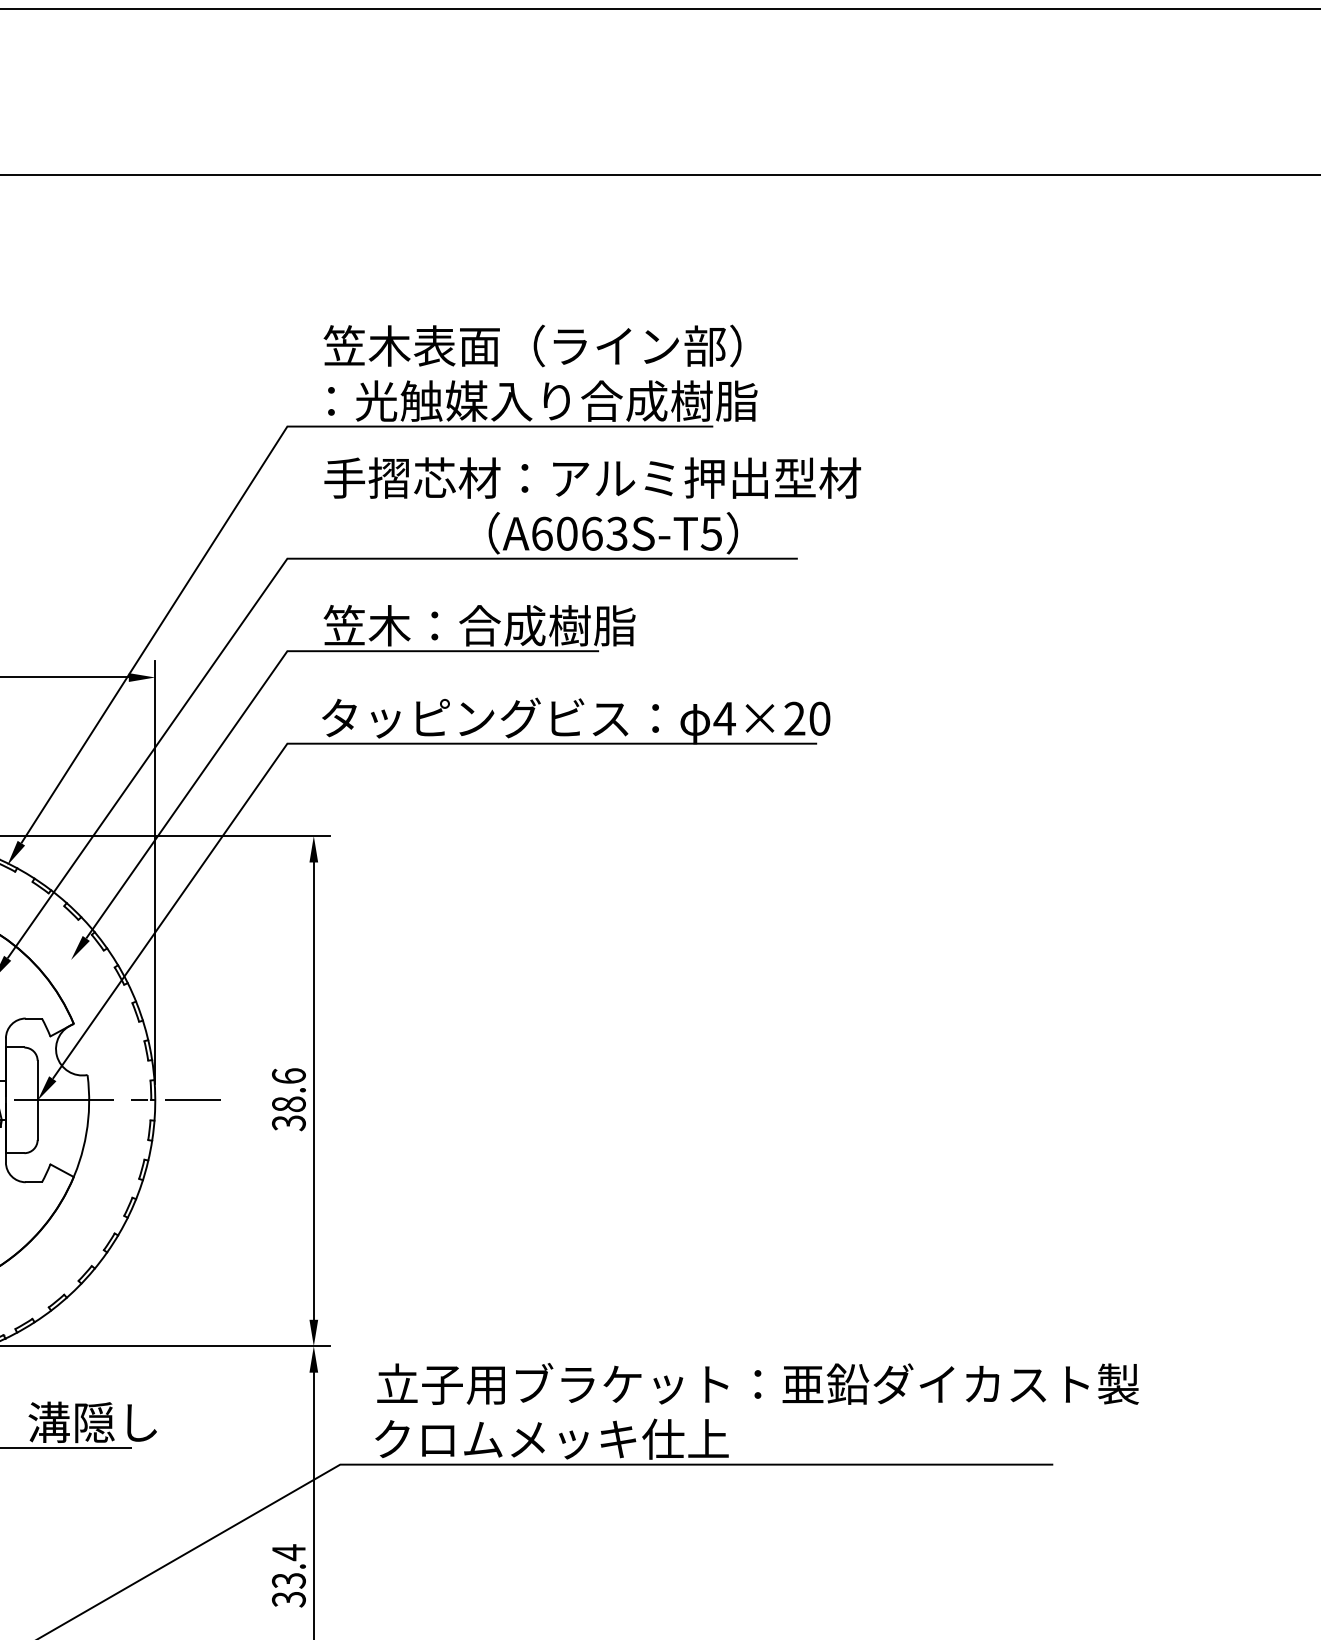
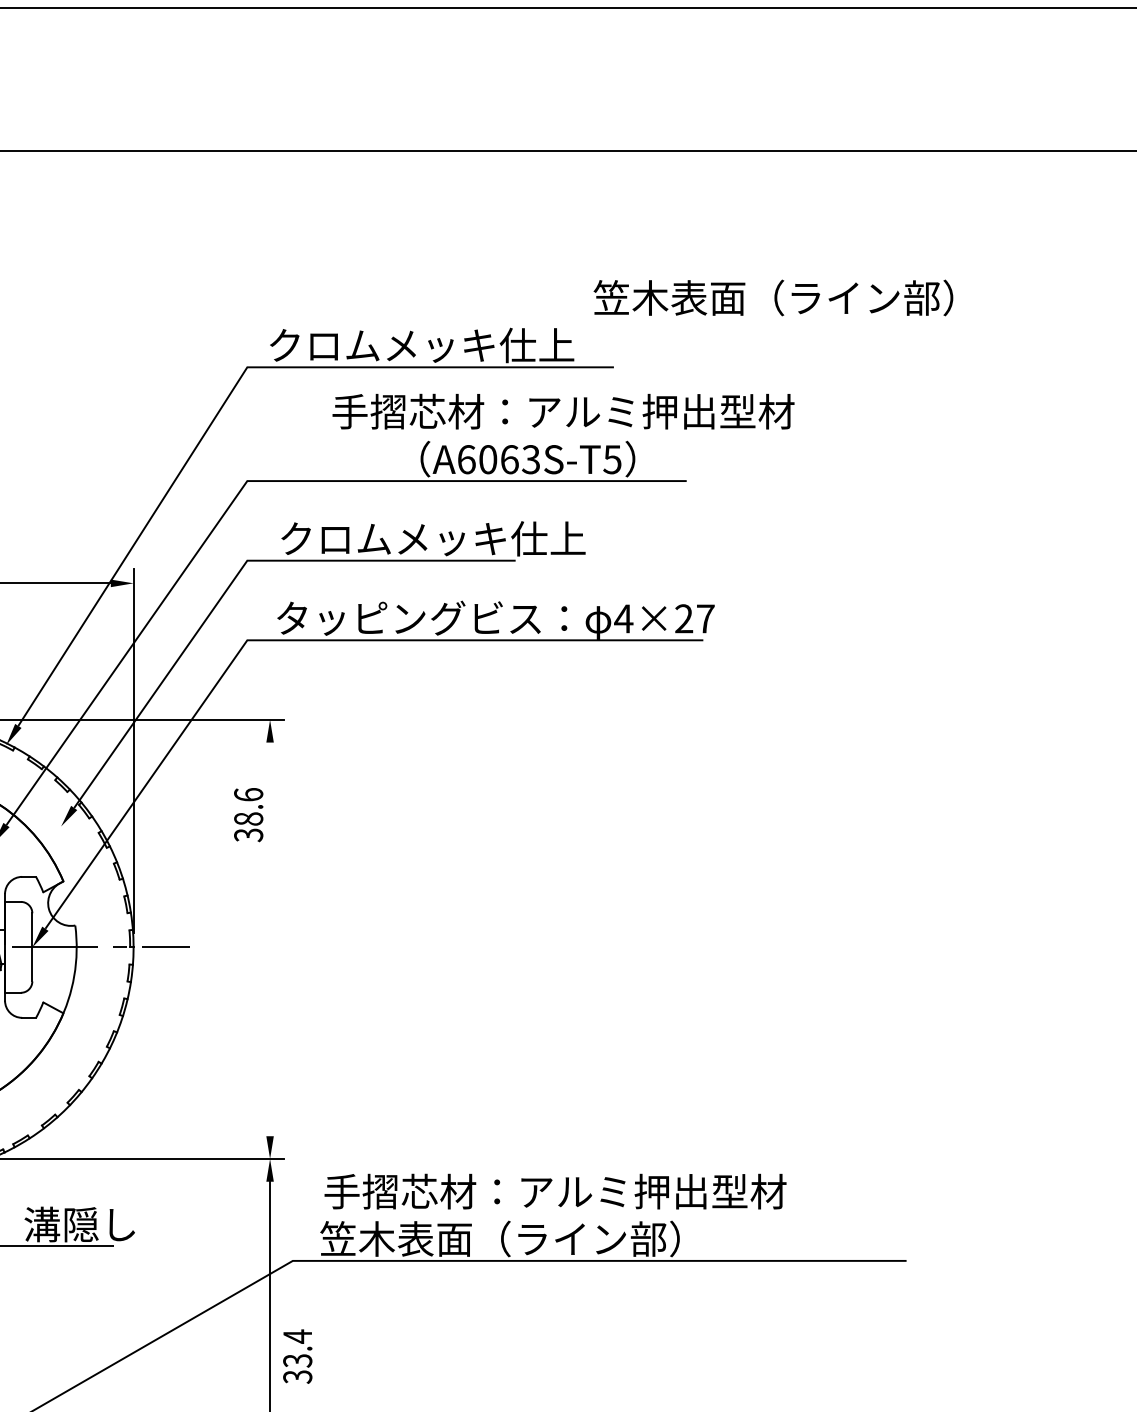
text: (532, 345) -> (773, 297), moved
text: (535, 400) -> (460, 344), ：光触媒入り合成樹脂 -> クロムメッキ仕上
text: (592, 477) -> (563, 411), moved
text: (501, 625) -> (431, 538), 笠木：合成樹脂 -> クロムメッキ仕上
text: (819, 718) -> (705, 618), 4×20 -> 4×27
line: (313, 1090) -> (269, 938), removed
text: (288, 1099) -> (248, 814), moved
text: (757, 1383) -> (651, 1191), 立子用ブラケット：亜鉛ダイカスト製 -> 手摺芯材：アルミ押出型材
text: (580, 1439) -> (499, 1239), クロムメッキ仕上 -> 笠木表面（ライン部）
text: (288, 1575) -> (297, 1356), moved

